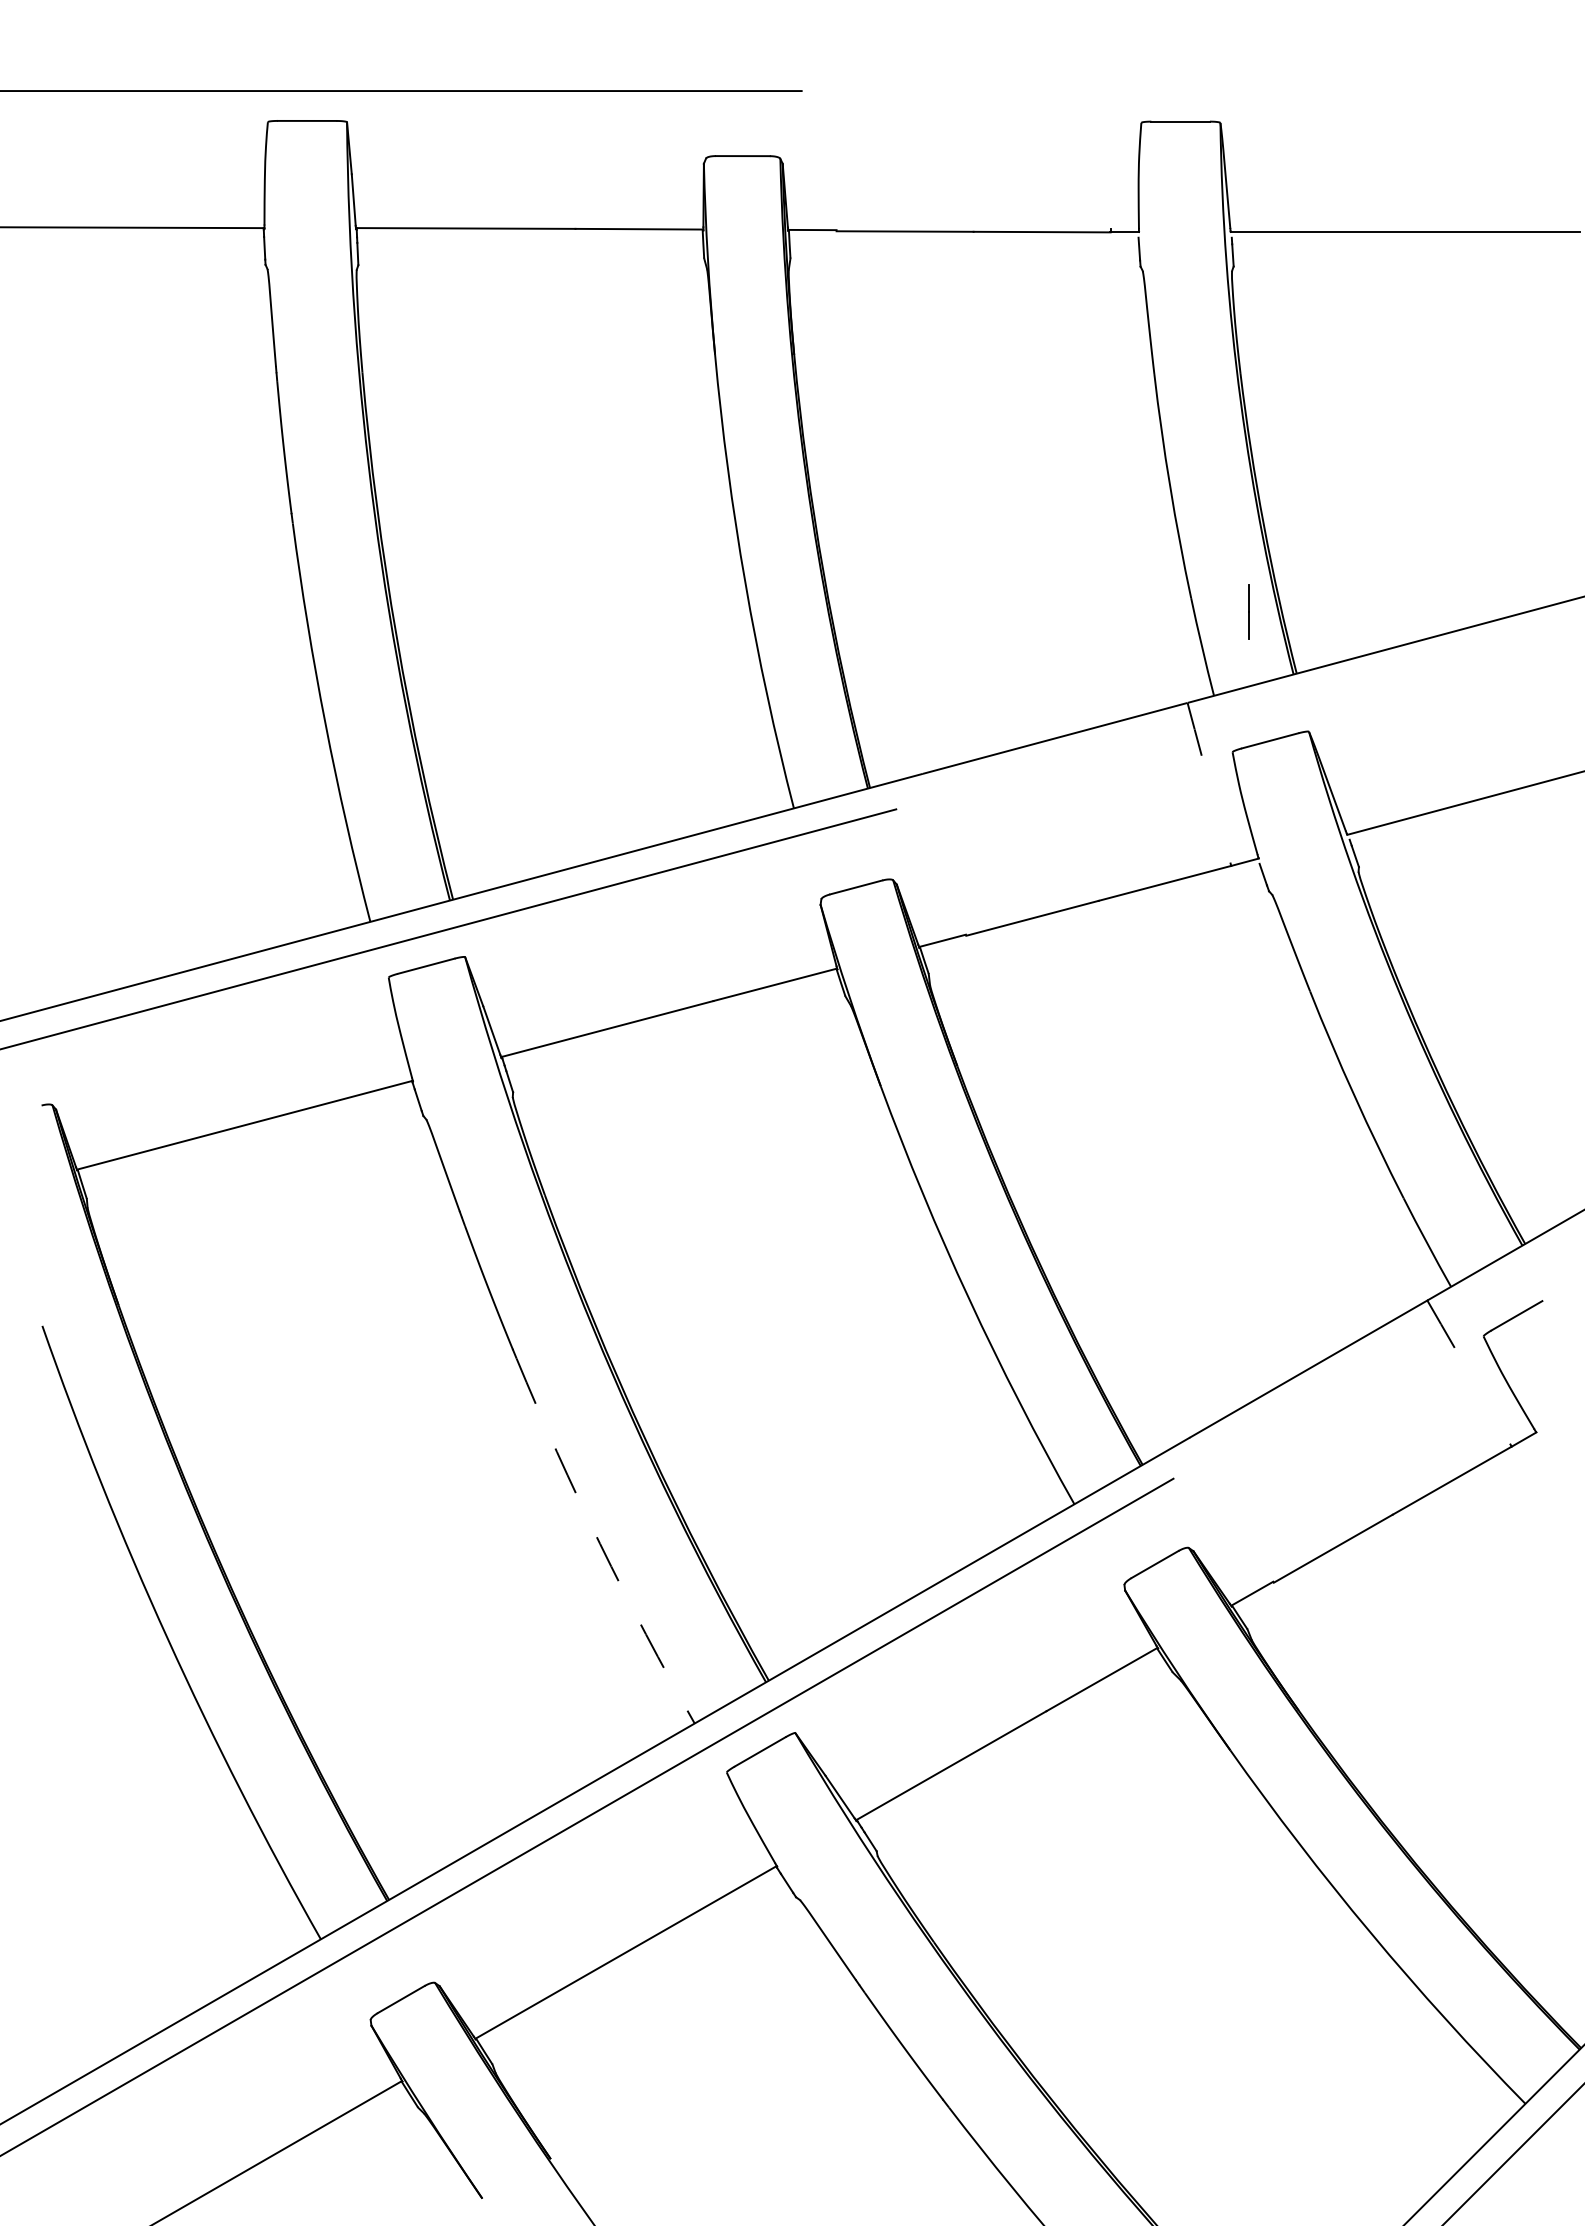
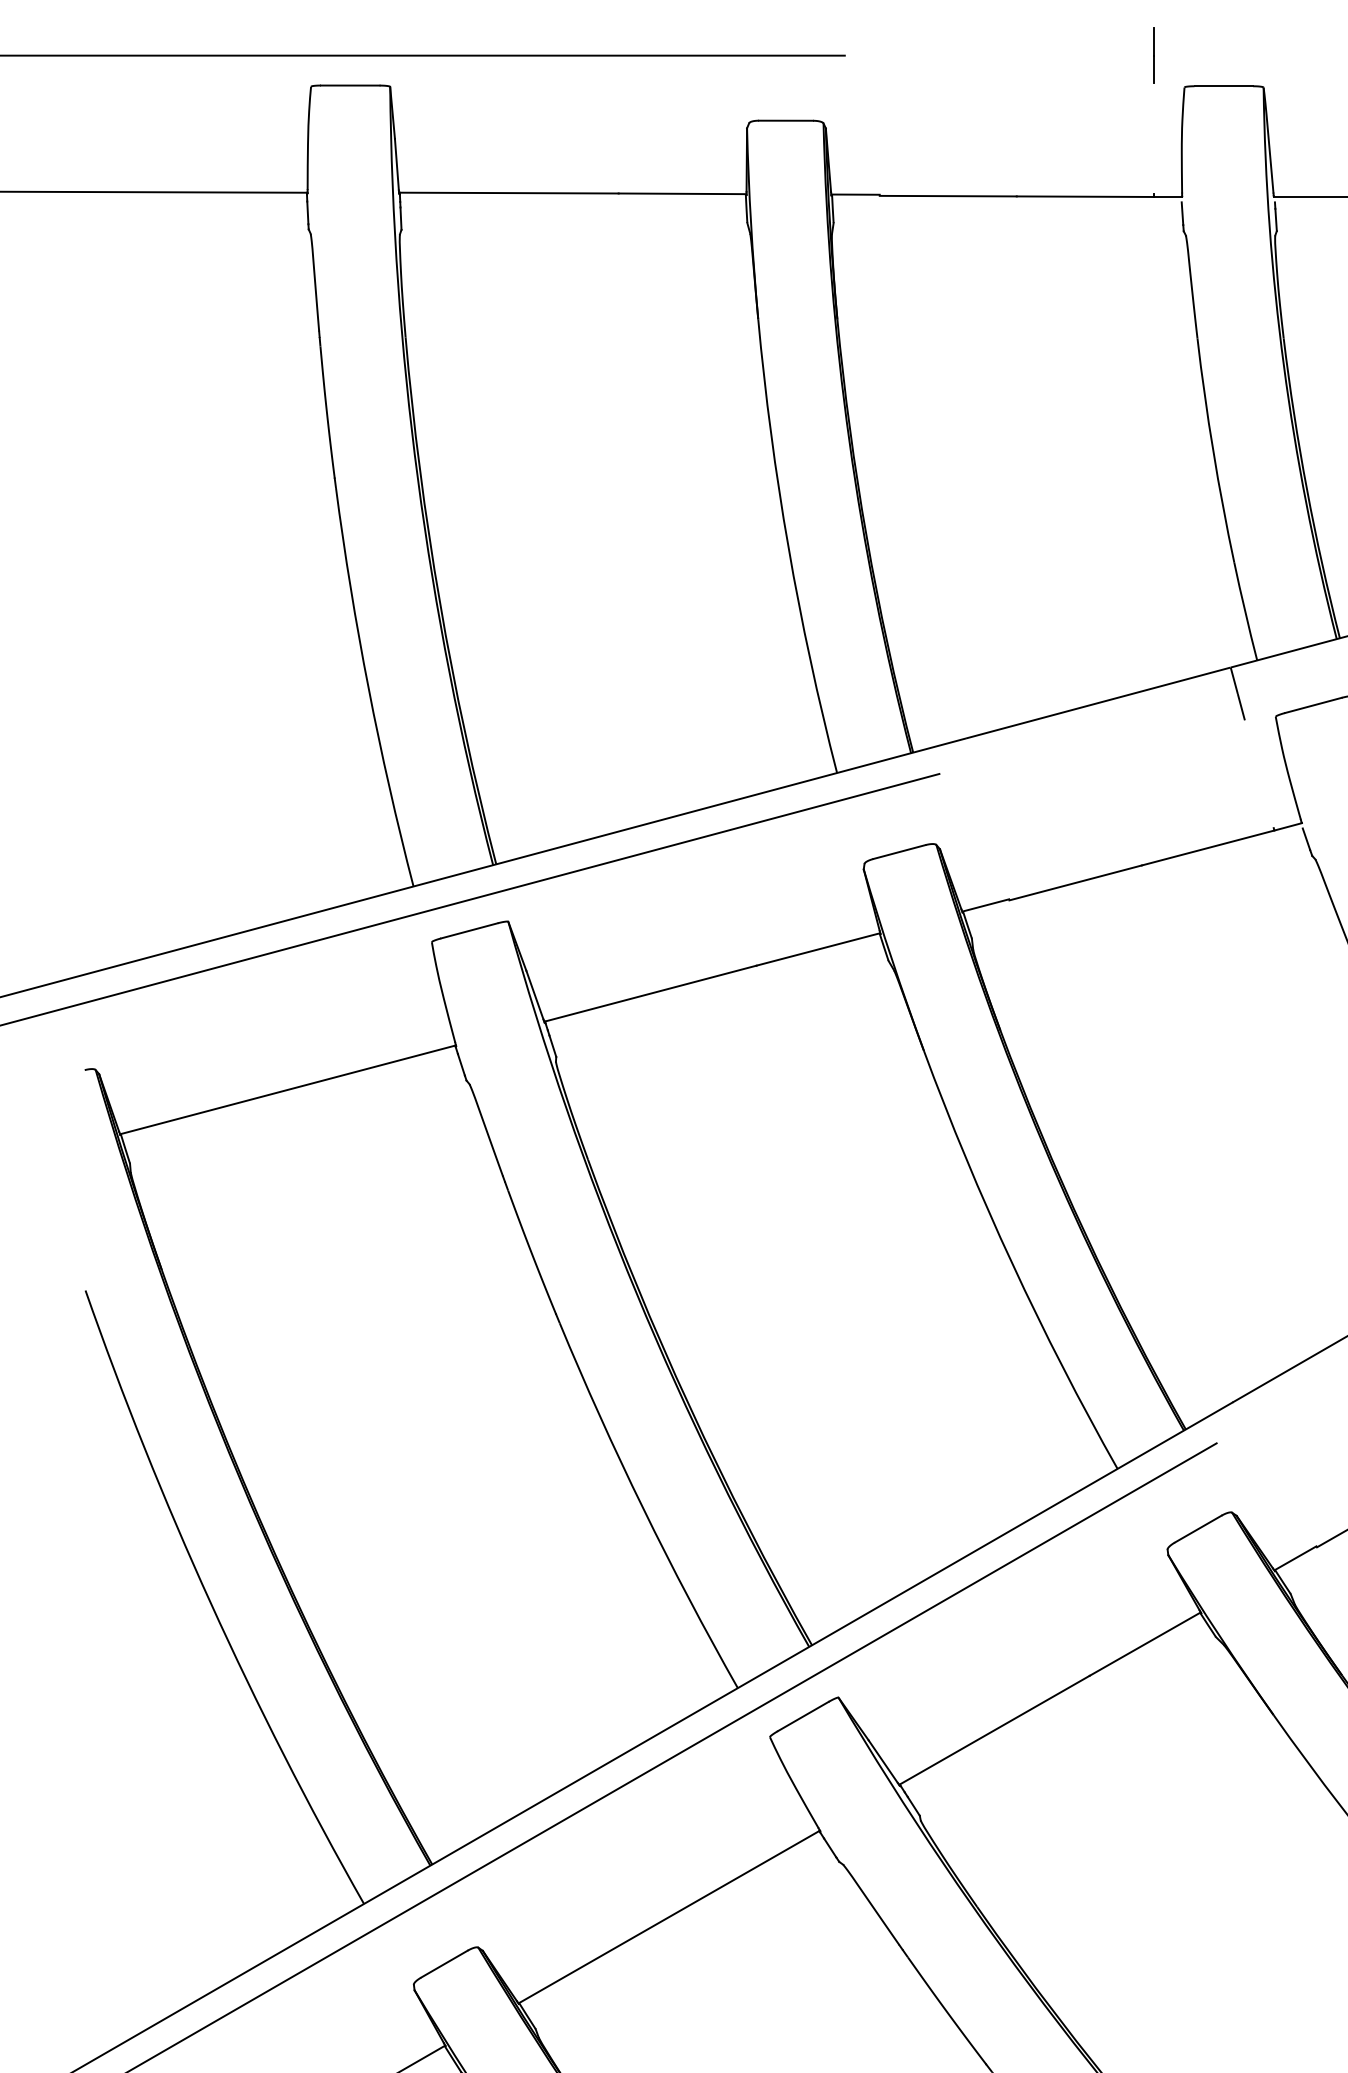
line: (1248, 611) -> (1153, 55), moved
arc: (600, 1543) -> (643, 1508), dashed -> solid

